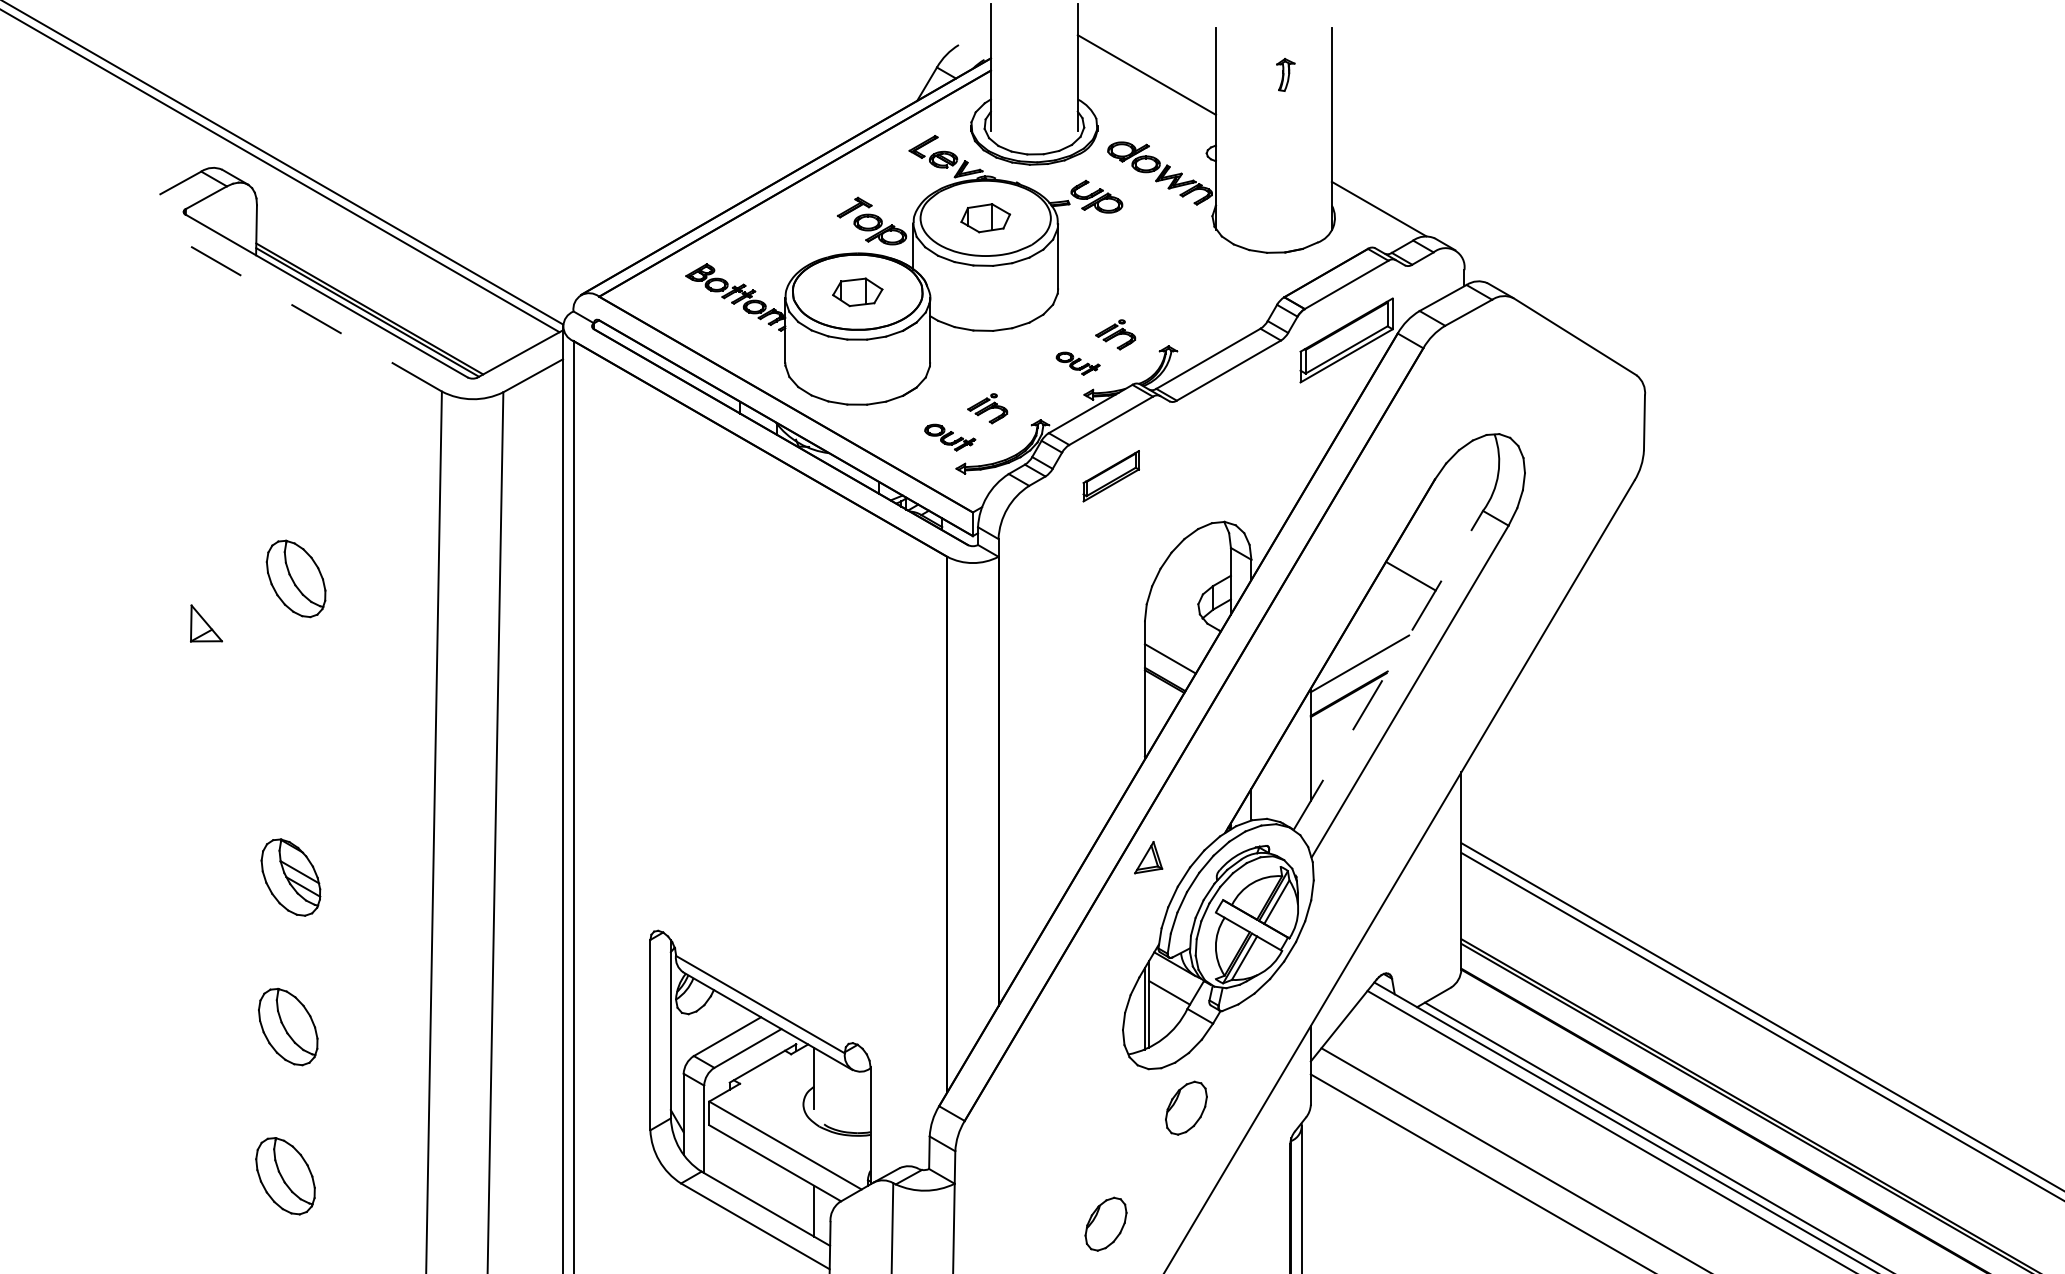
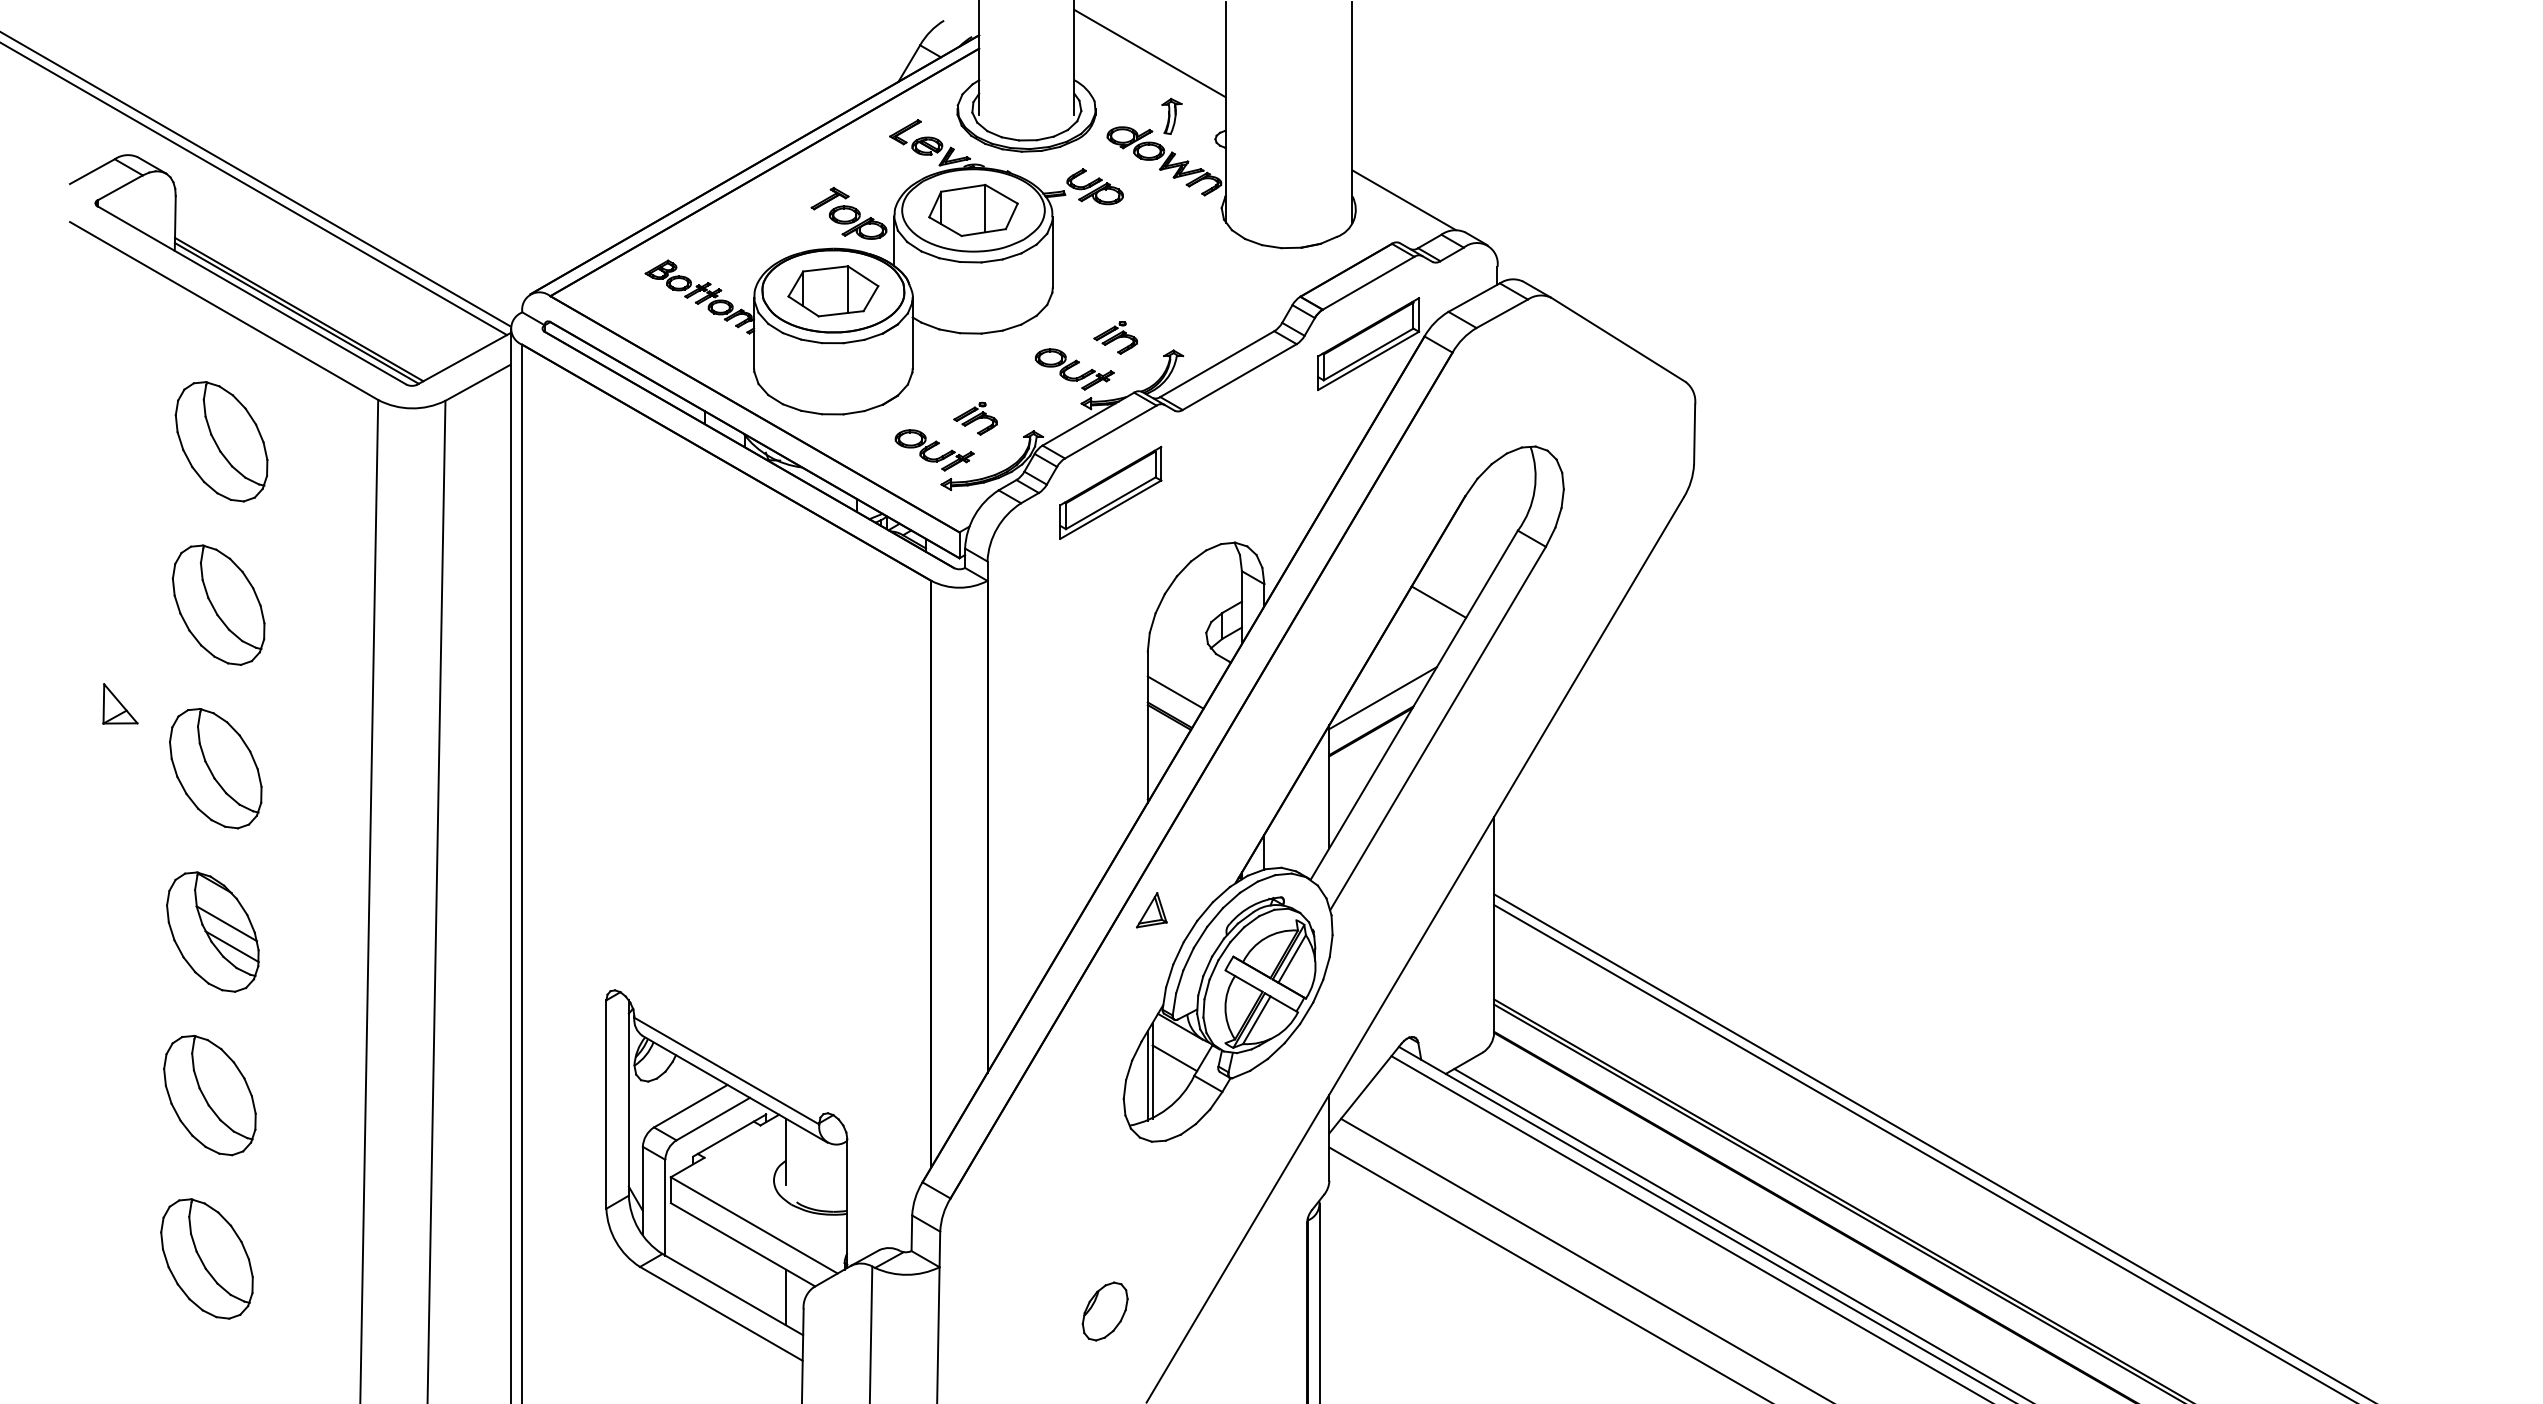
part: (1285, 74) -> (1171, 115), moved
part: (985, 217) -> (973, 209), size x1.67
part: (857, 292) -> (833, 291), size x1.67
line: (301, 310) -> (224, 311), dashed -> solid
part: (1077, 363) -> (1074, 369), size x1.67
part: (298, 429) -> (221, 441), added
part: (950, 437) -> (934, 450), size x1.43
part: (1110, 476) -> (1110, 492), size x1.67
part: (296, 578) -> (218, 604), size x1.43
part: (206, 623) -> (120, 703), moved
line: (1388, 670) -> (1414, 705), dashed -> solid
part: (293, 728) -> (215, 768), added
part: (290, 877) -> (212, 931), size x1.43
part: (287, 1026) -> (209, 1095), size x1.43
part: (1185, 1108) -> (1192, 1184), removed
part: (285, 1175) -> (206, 1258), size x1.43

